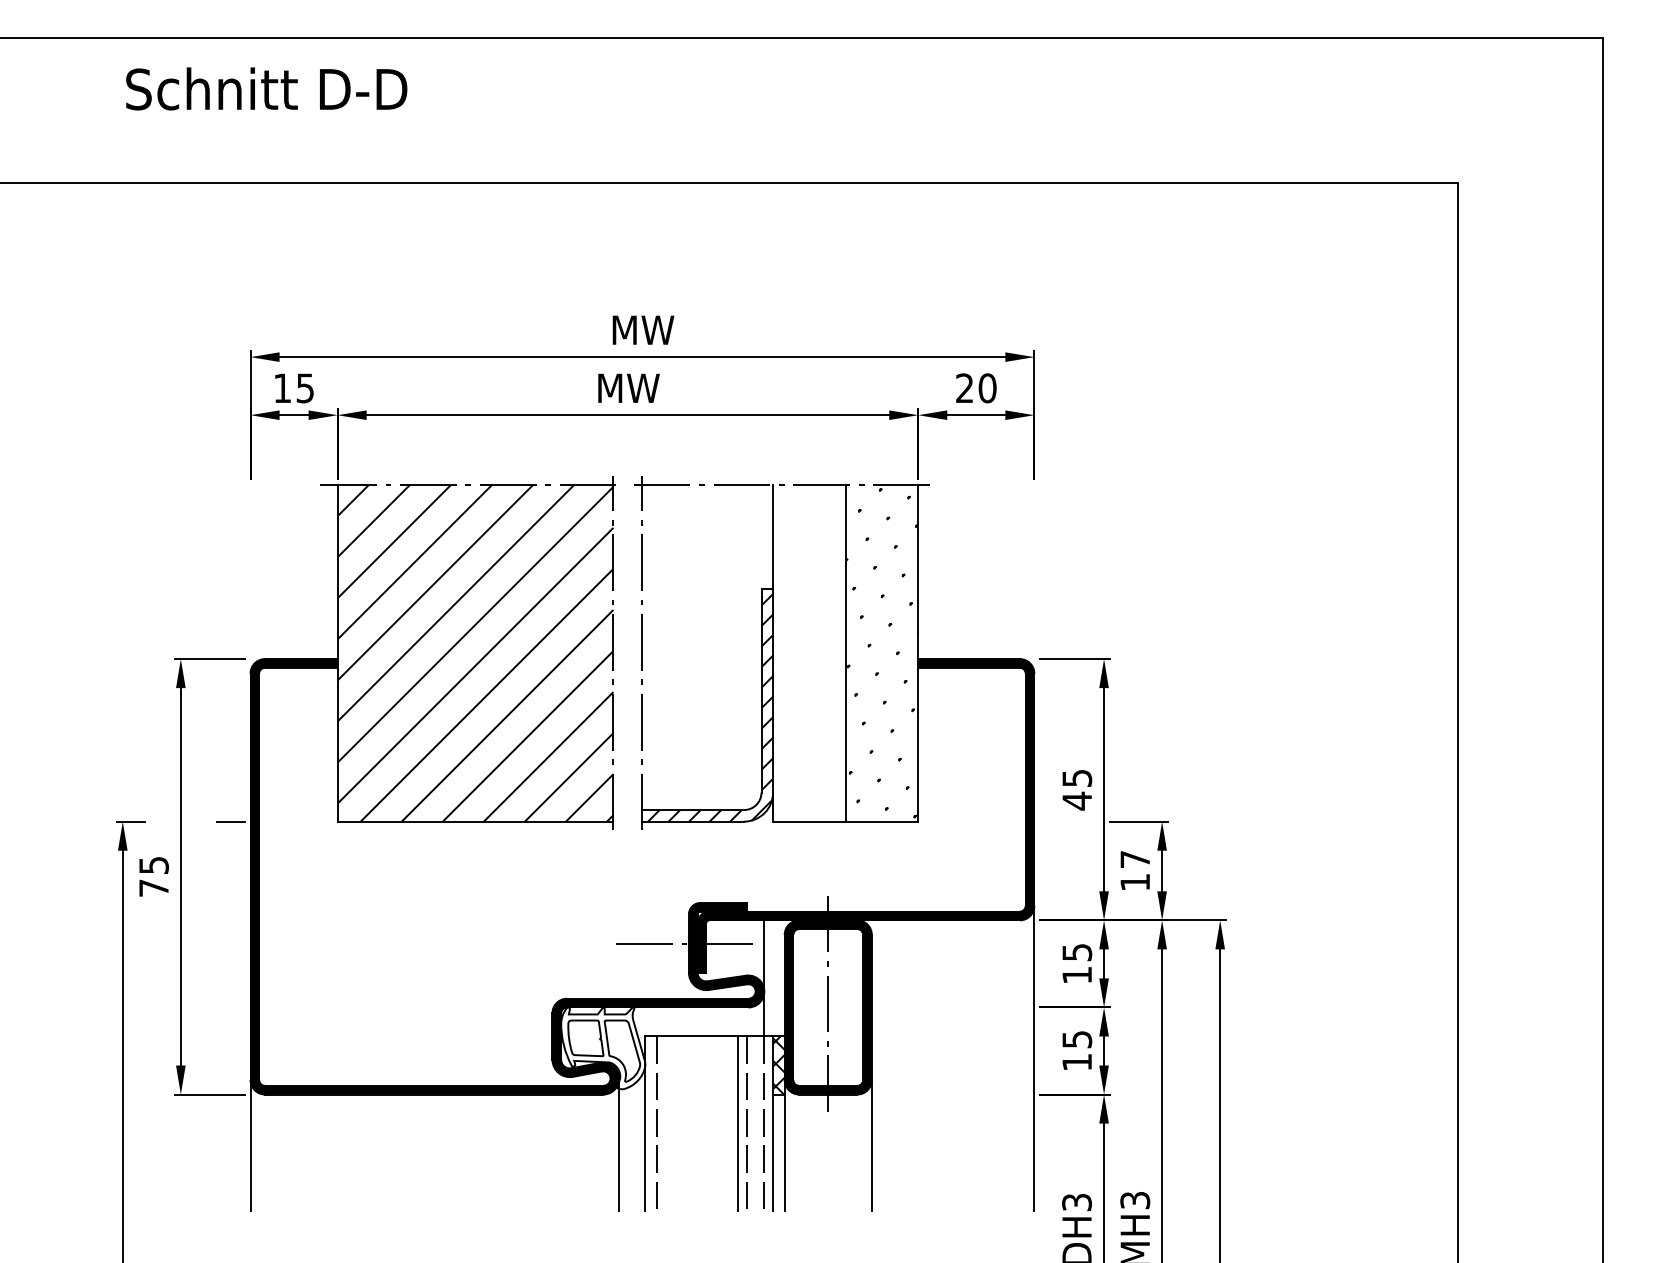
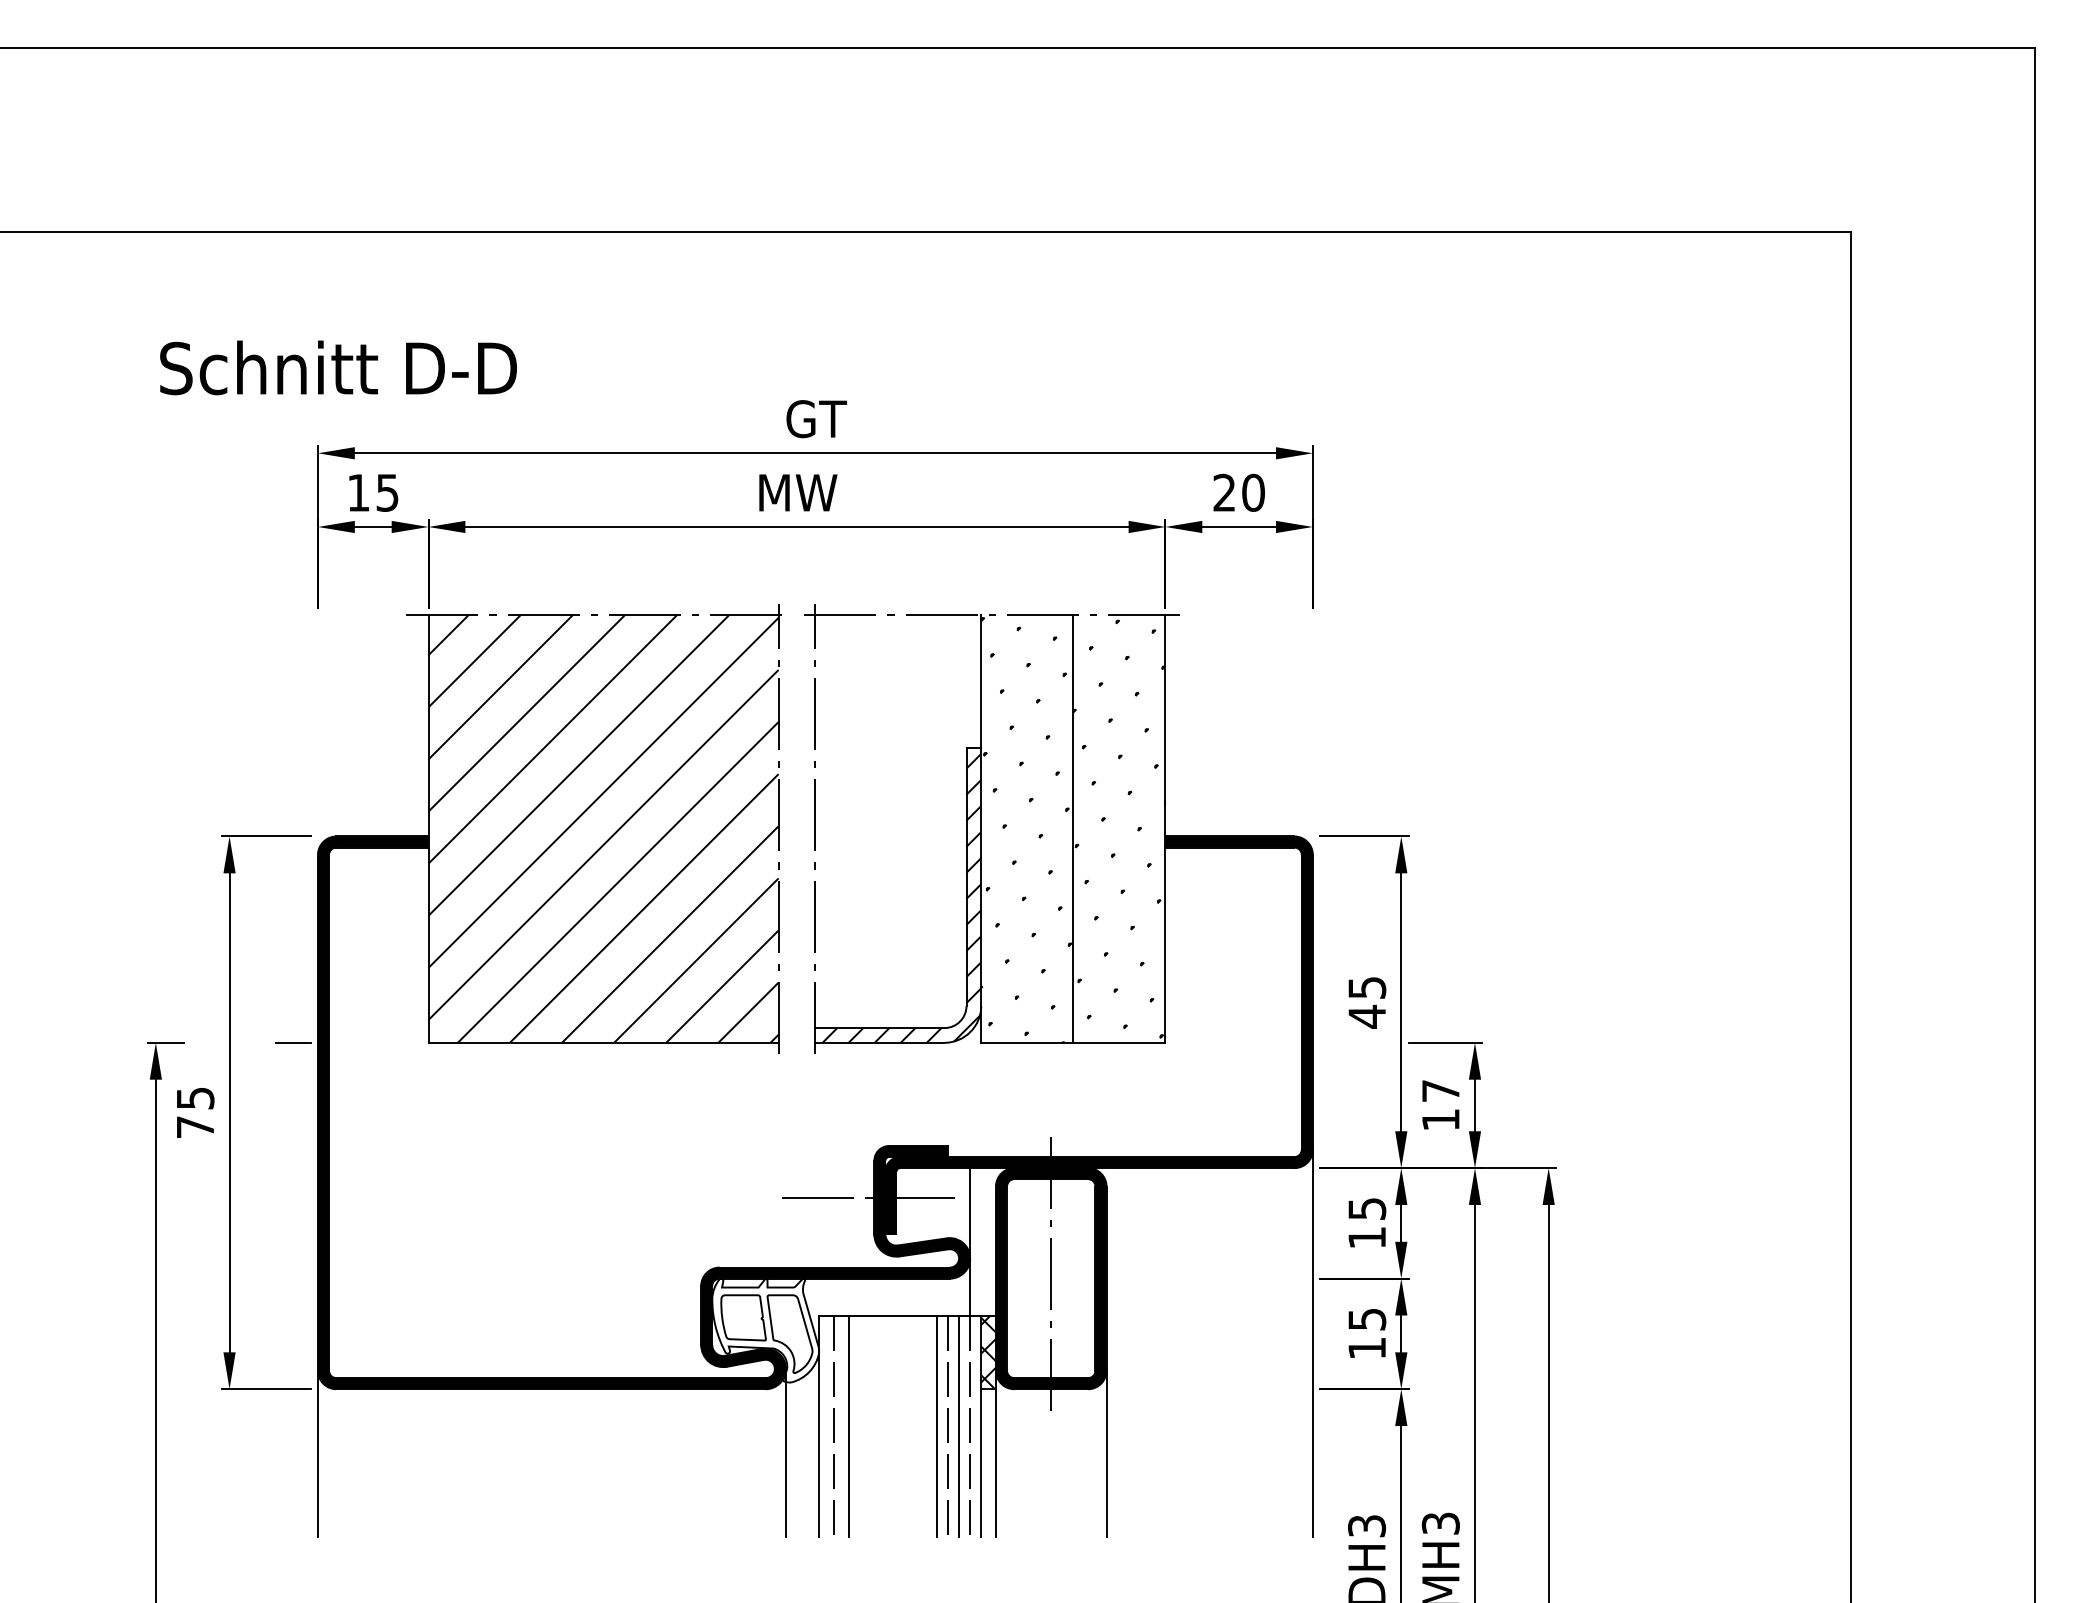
text: (266, 88) -> (338, 367), moved
text: (643, 330) -> (816, 419), MW -> GT
hatch: (809, 653) -> (1027, 829), added
line: (668, 1123) -> (848, 1425), added
line: (755, 1123) -> (959, 1425), added

